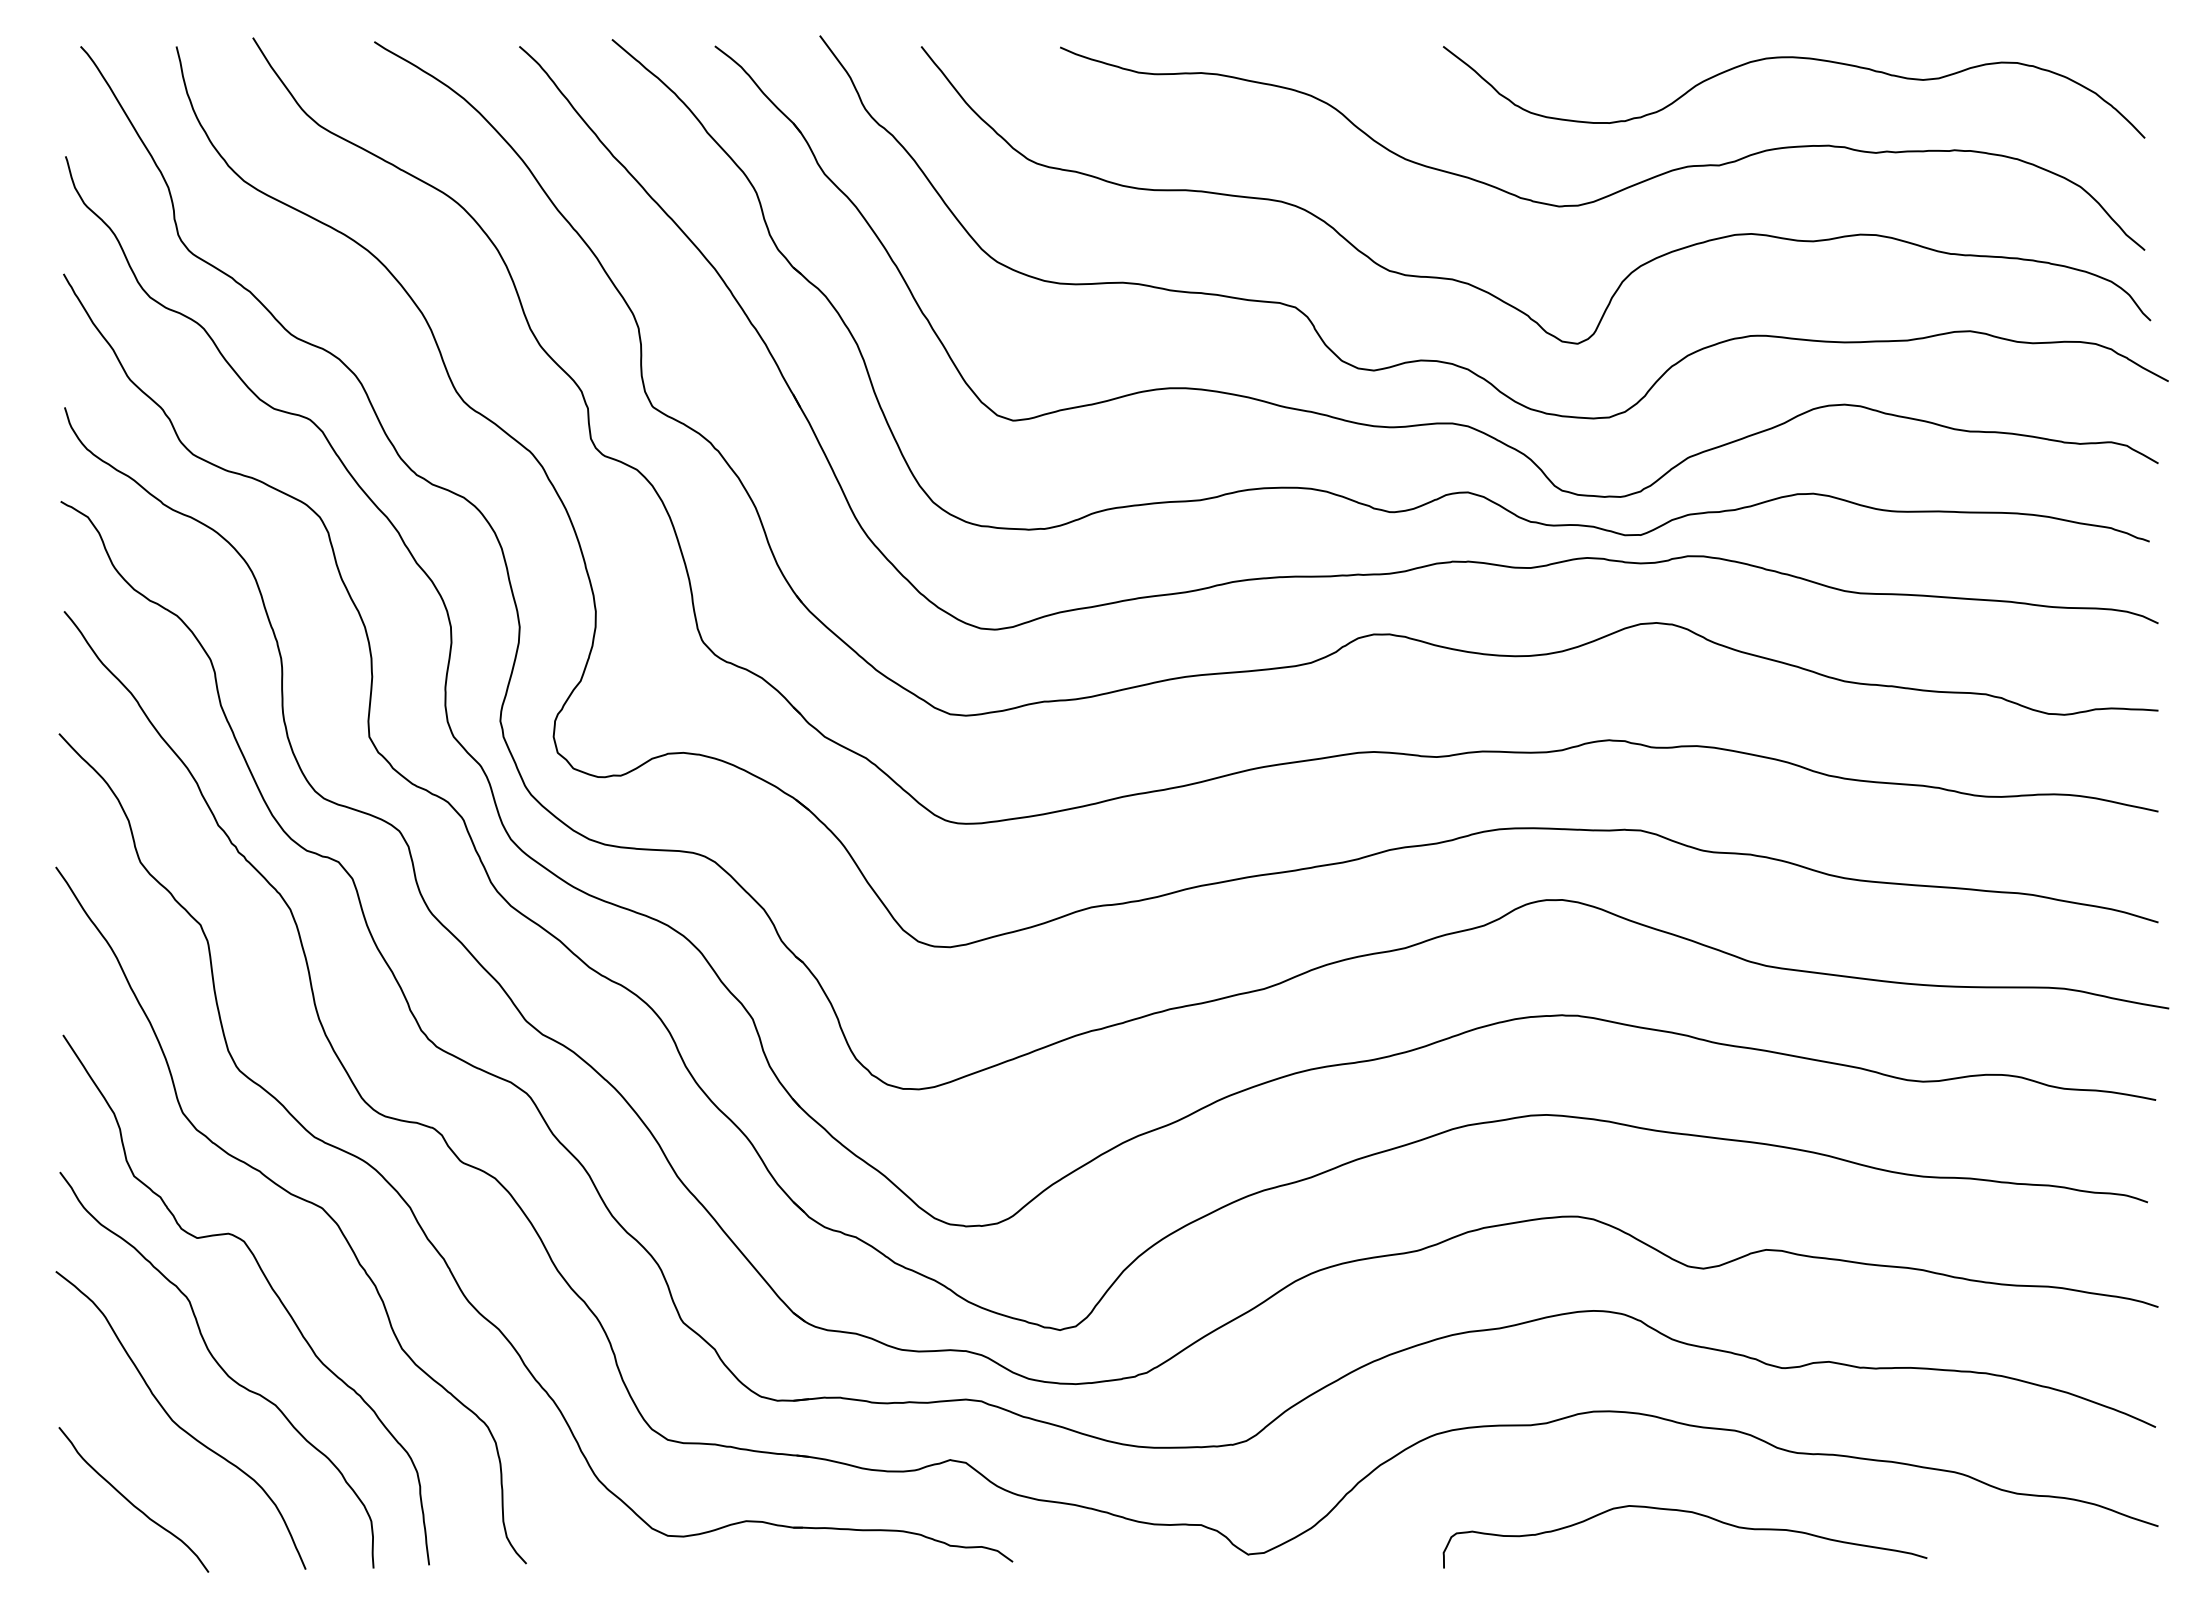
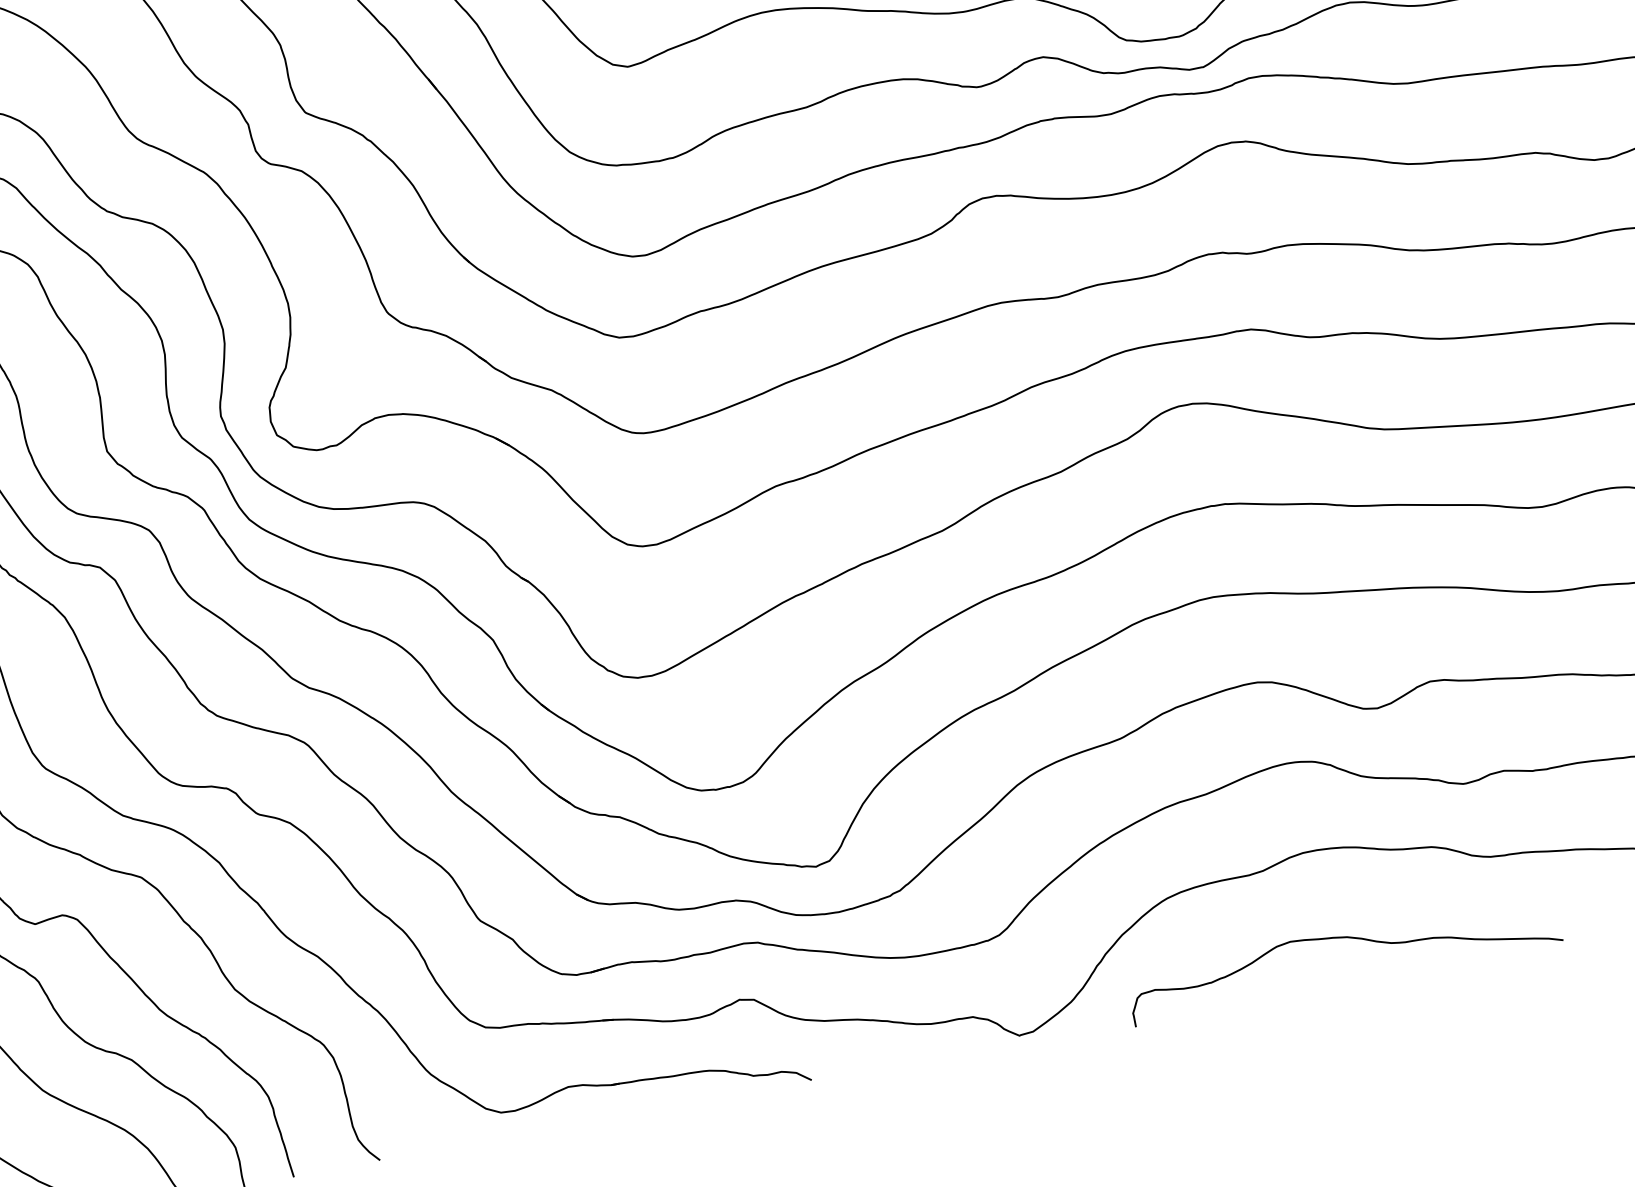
curve: (1684, 1512) -> (1340, 938), moved

